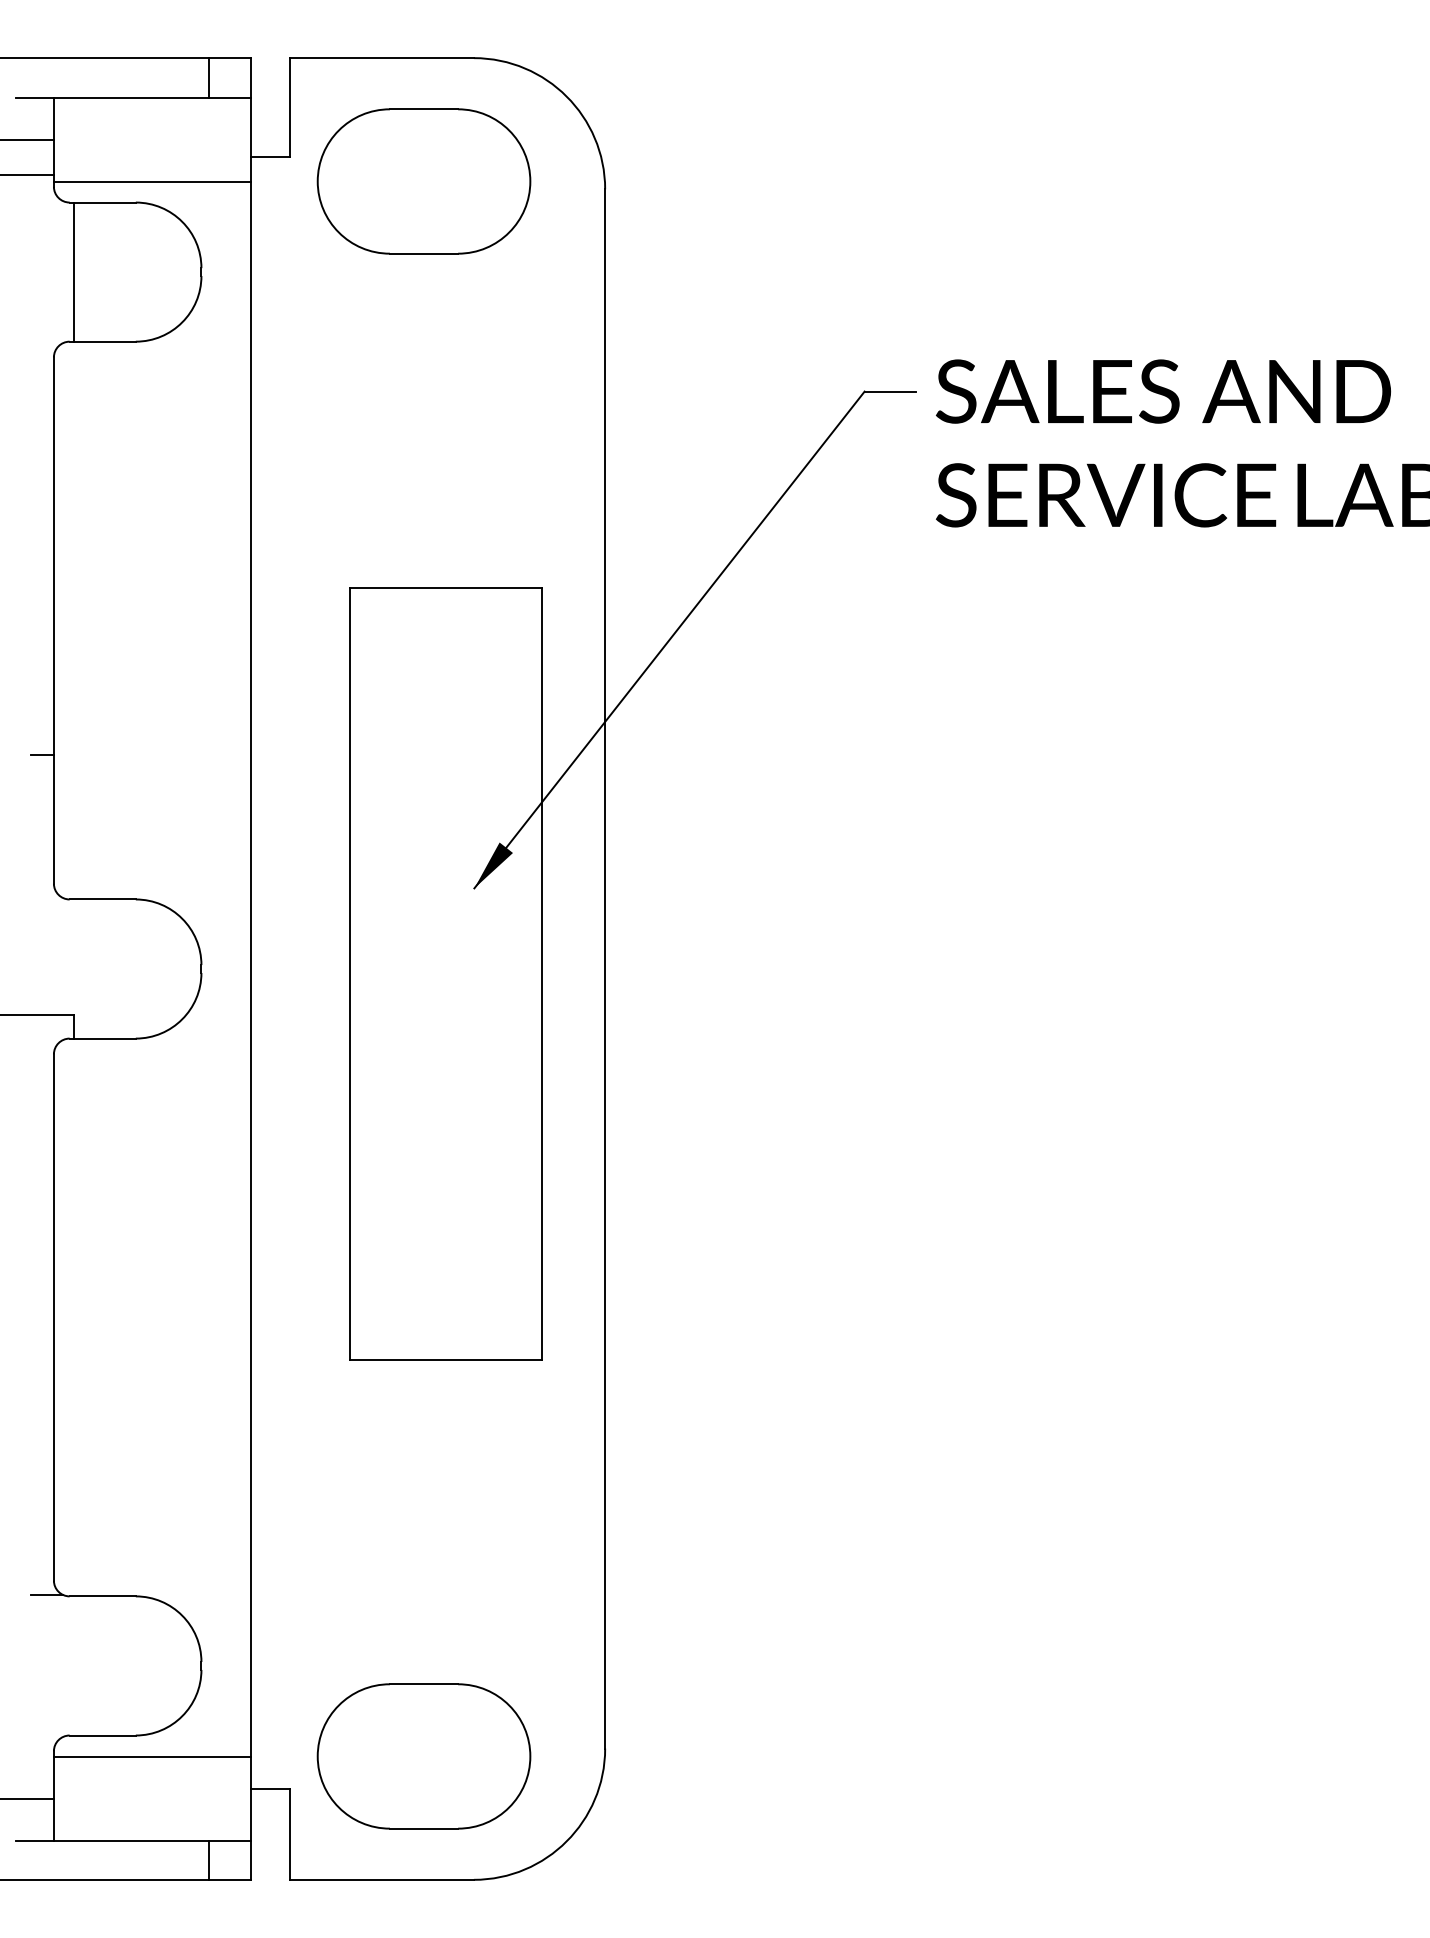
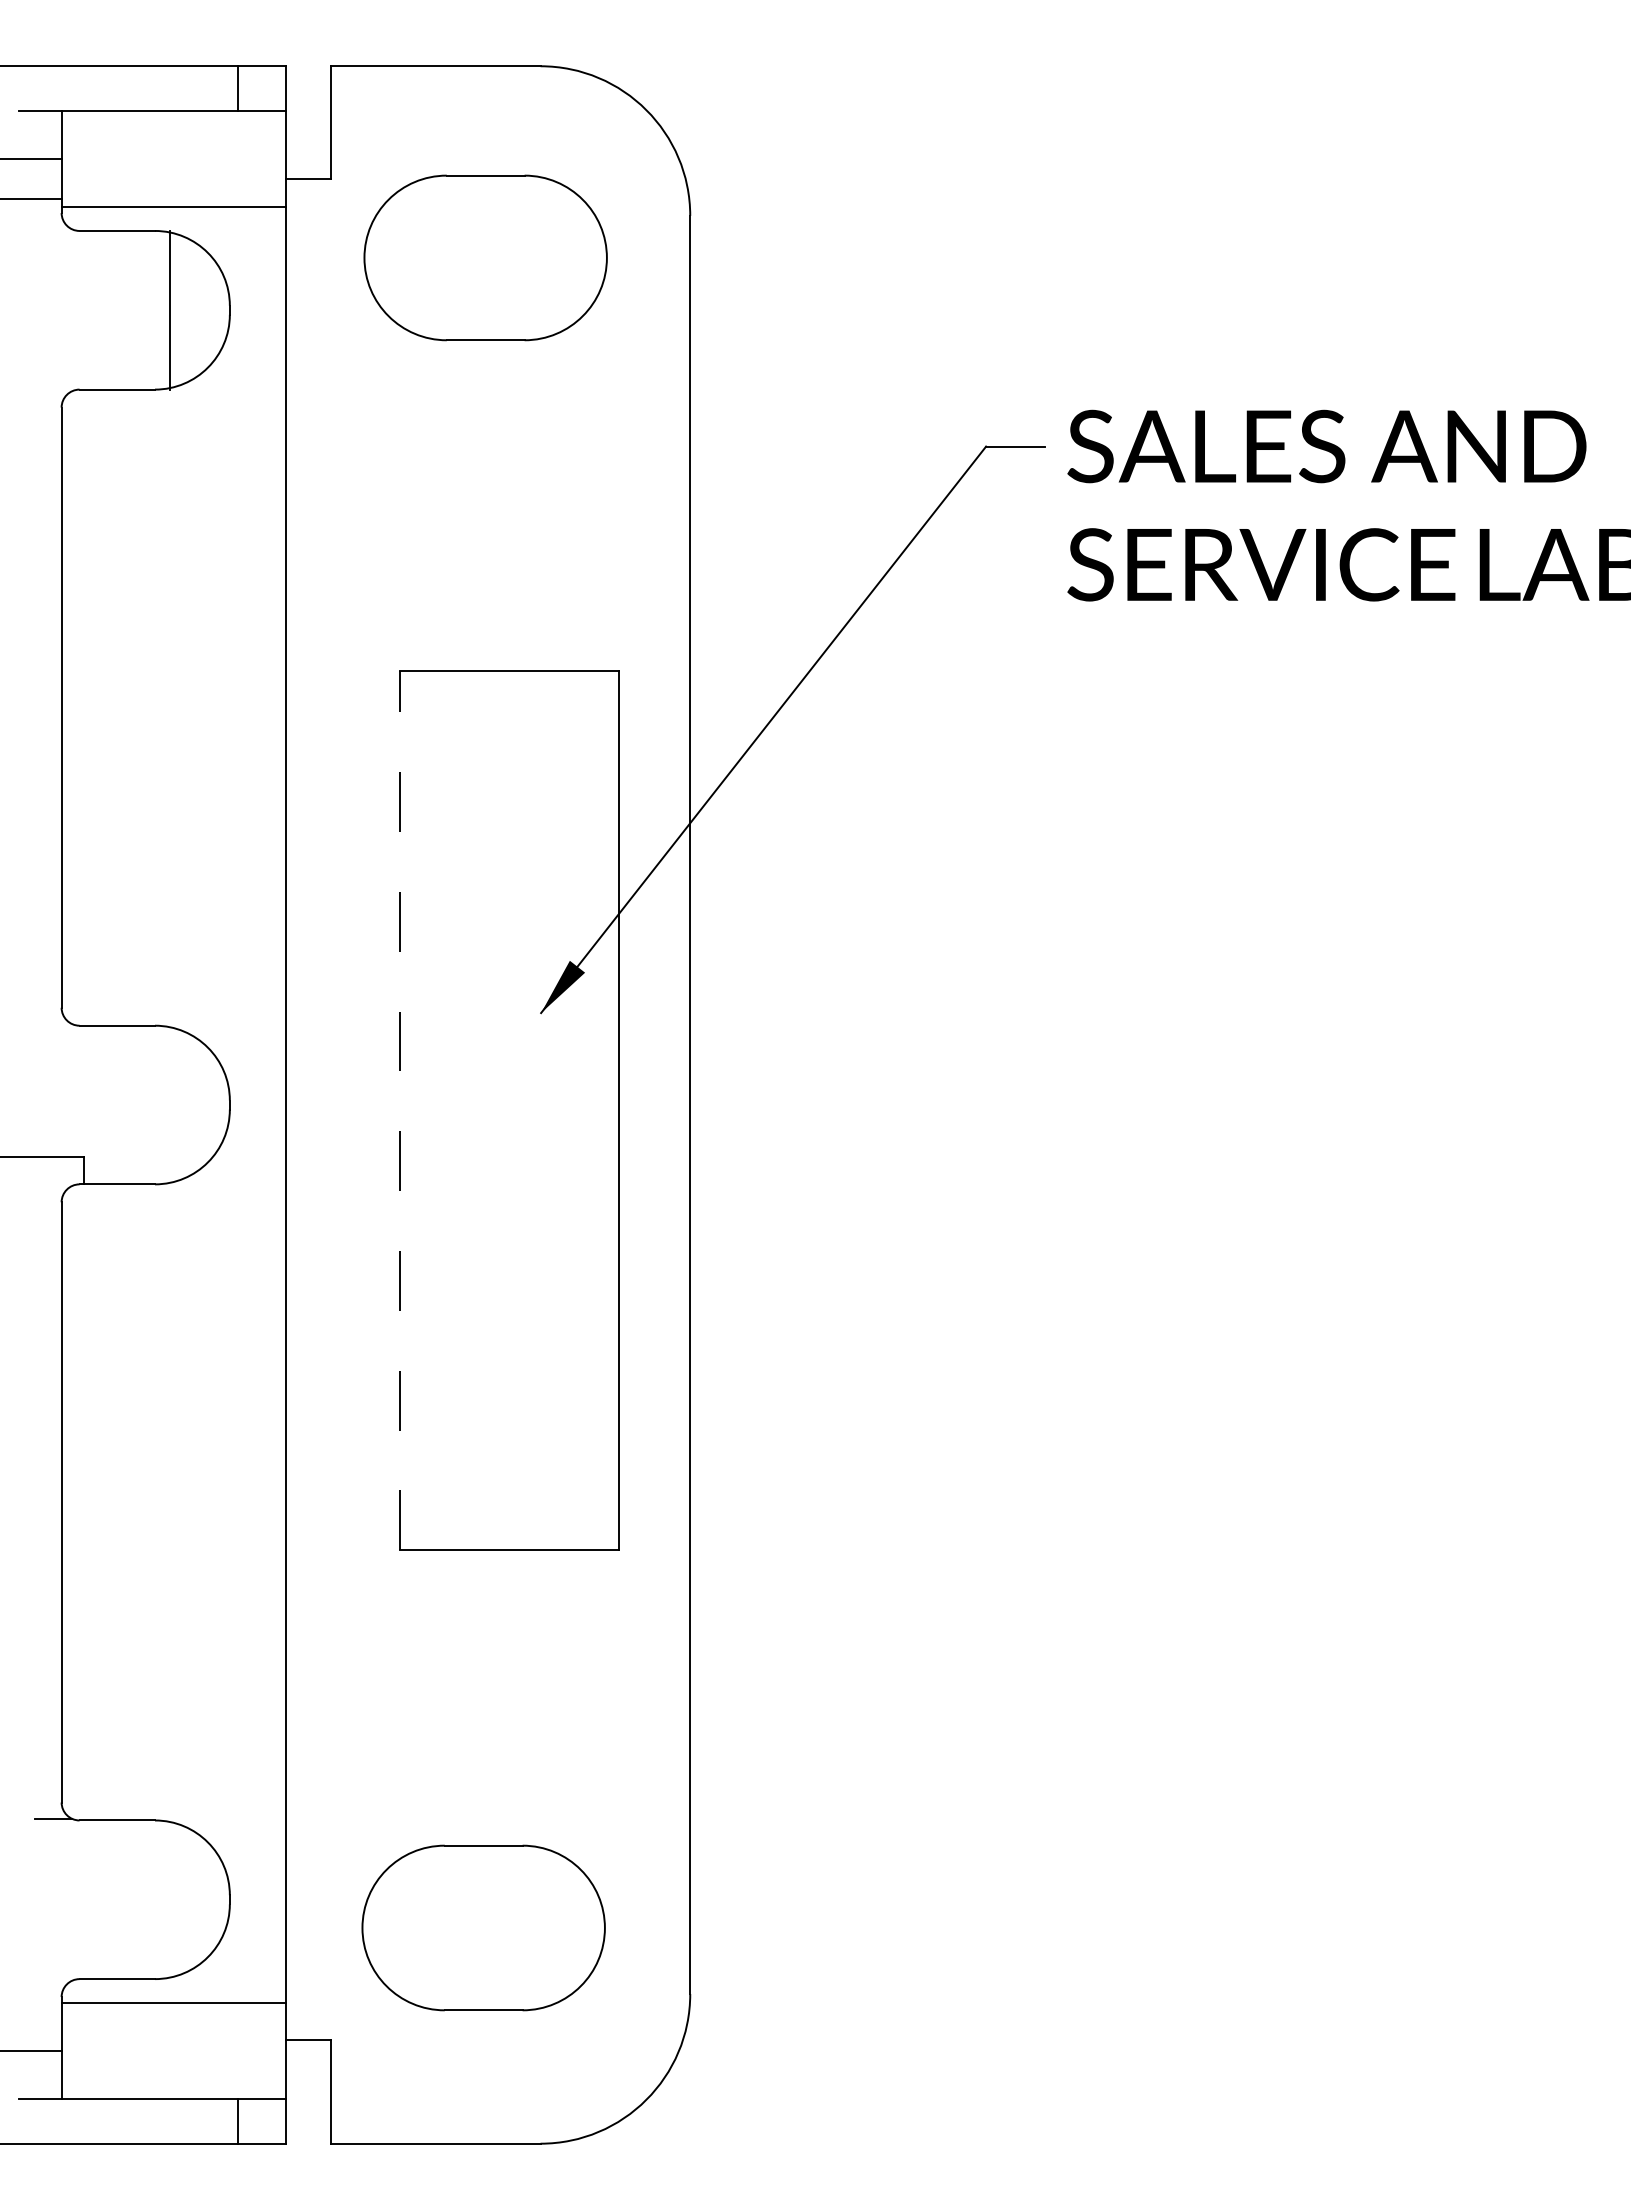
part: (423, 181) -> (485, 257), moved
line: (73, 271) -> (170, 309), moved
line: (42, 755) -> (48, 861), removed
line: (350, 973) -> (399, 1110), solid -> dashed
part: (423, 1756) -> (483, 1927), moved

